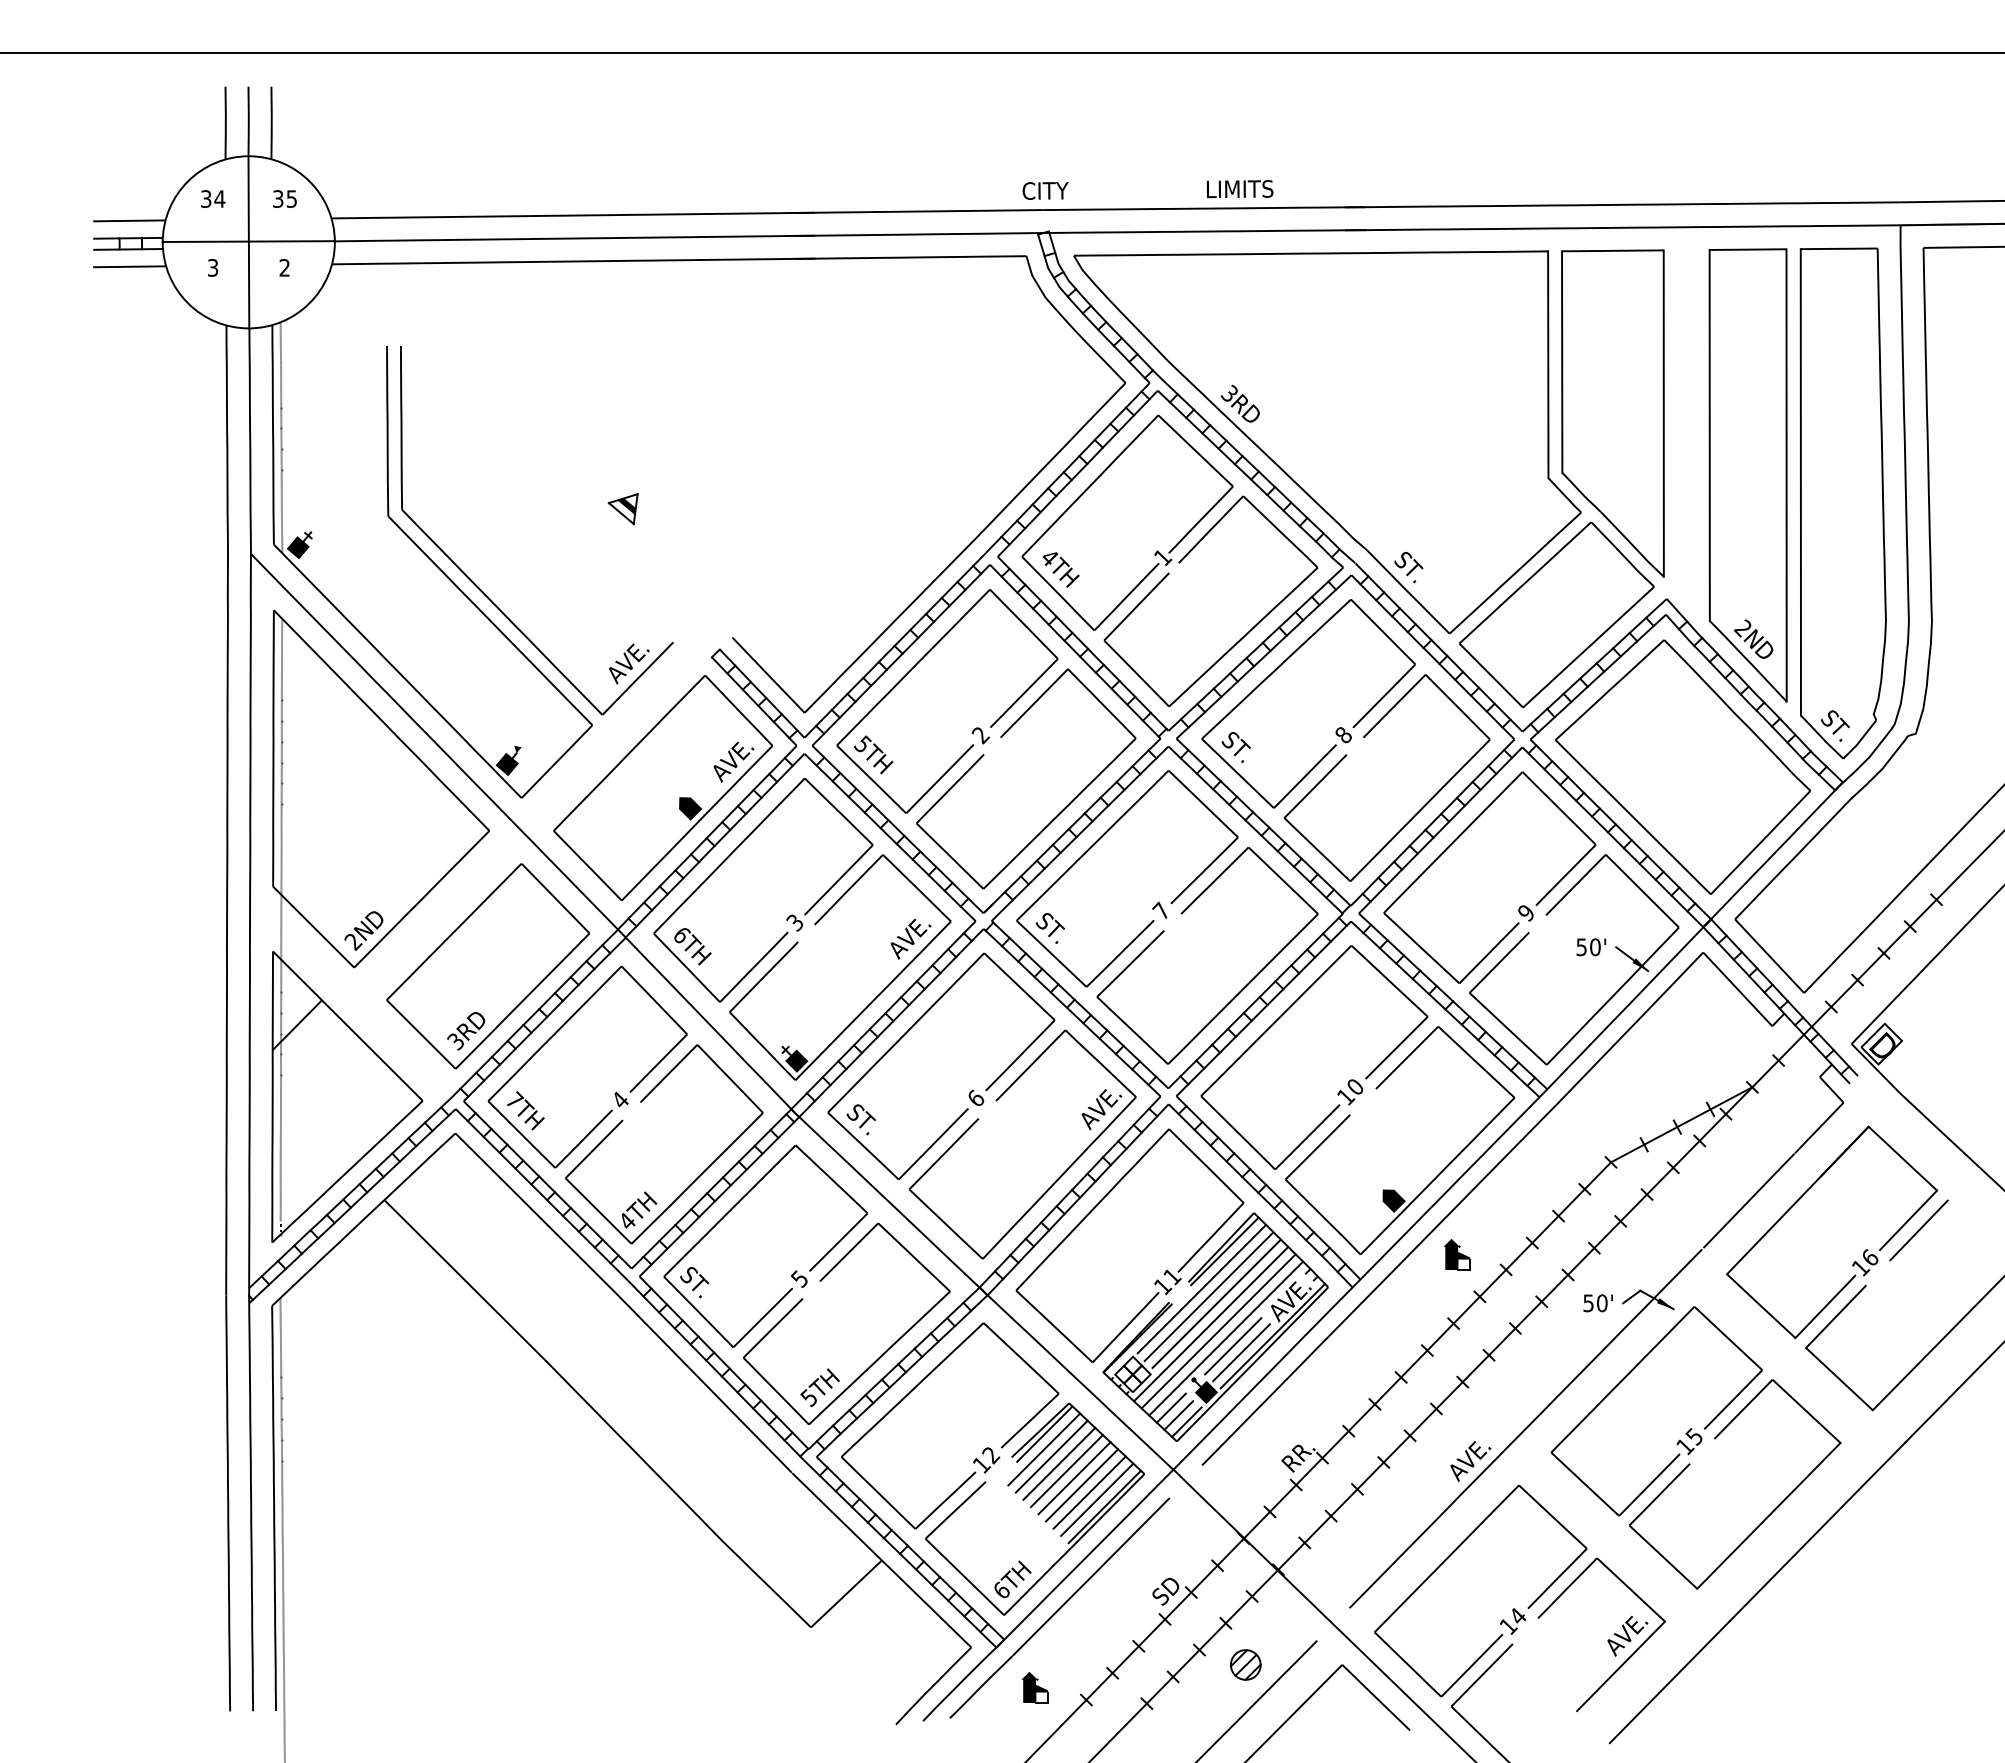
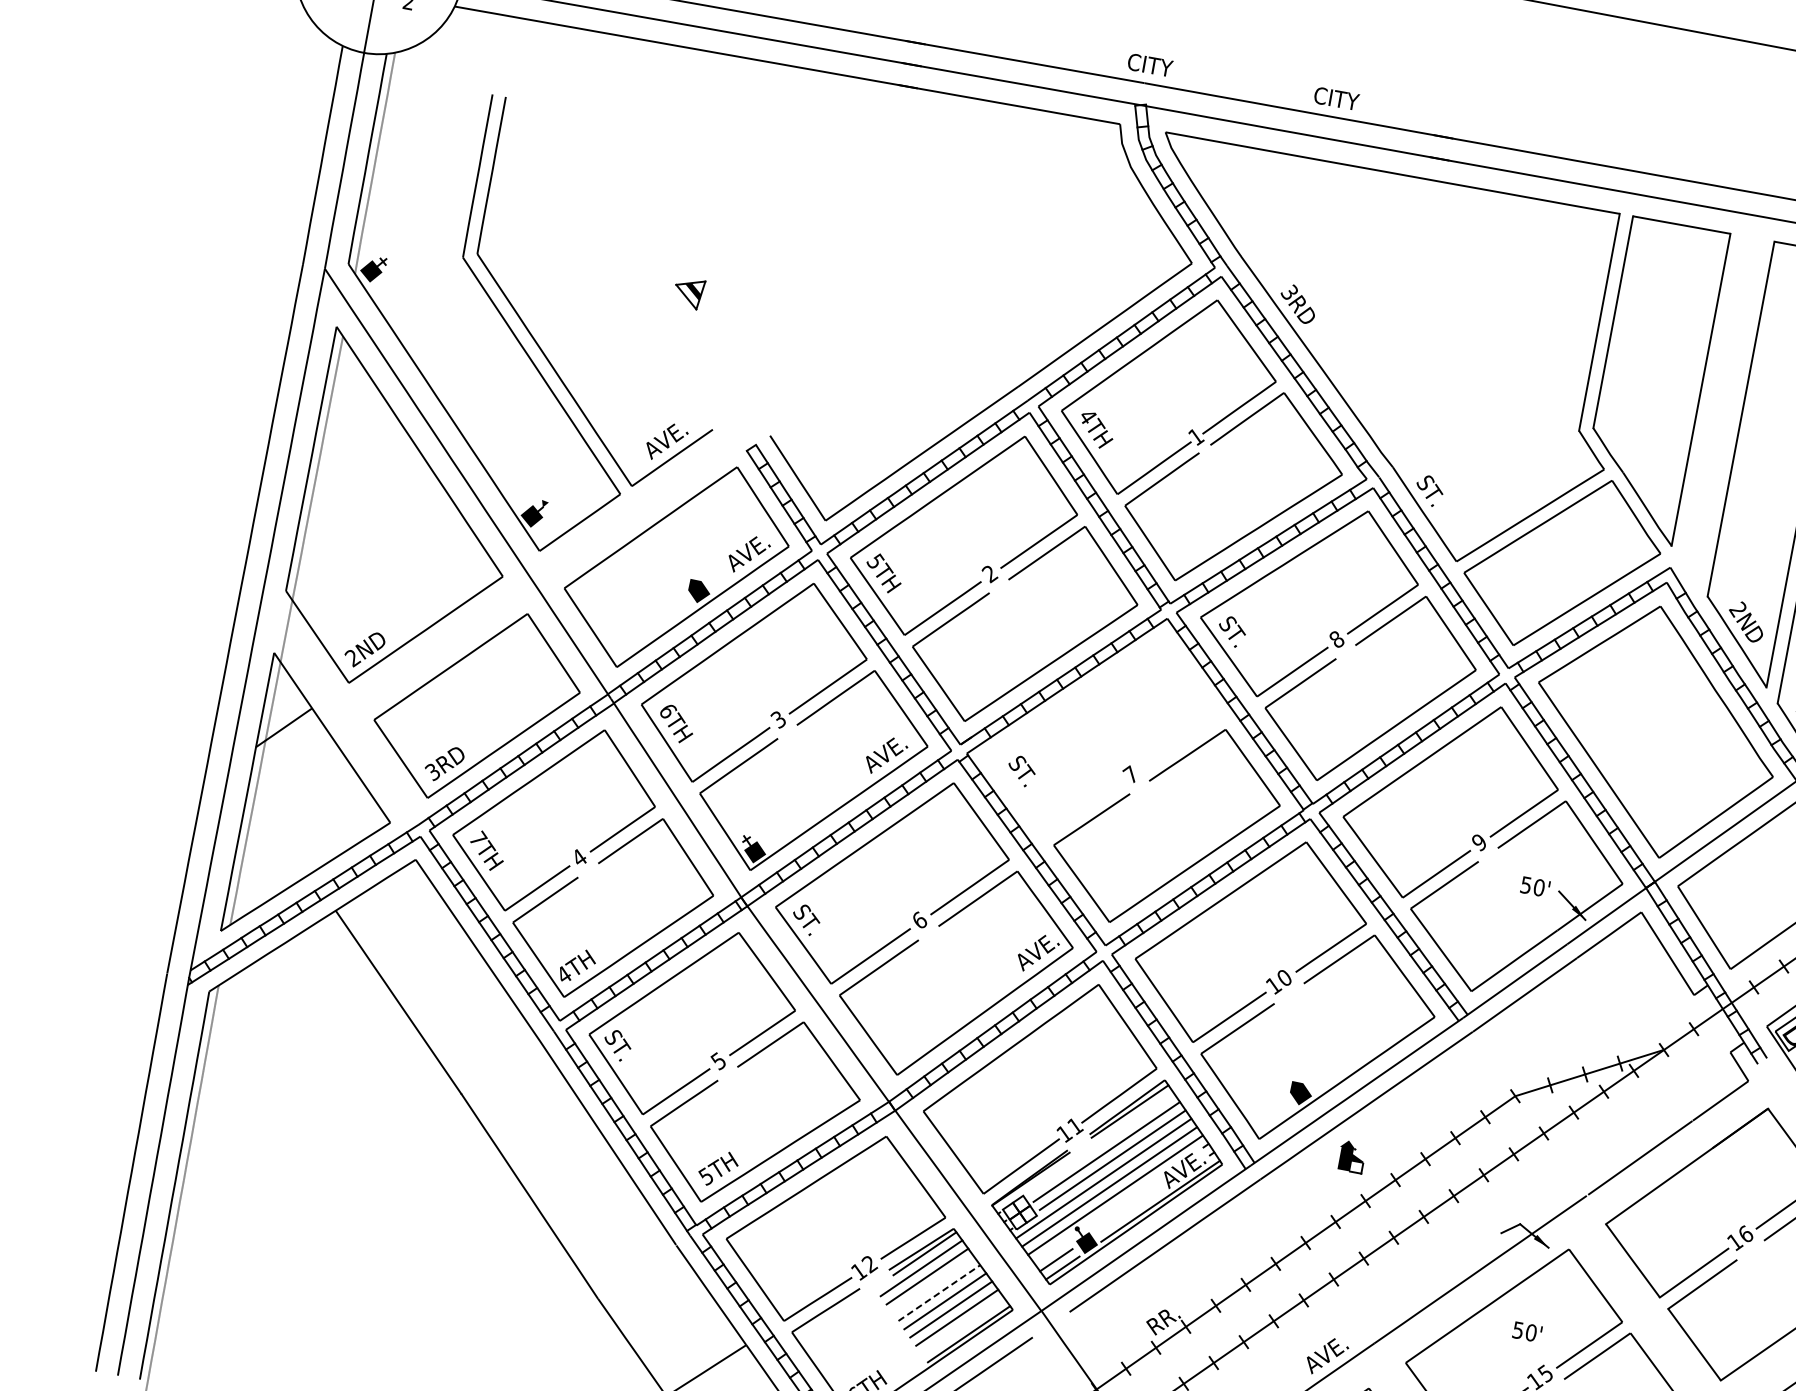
text: (1239, 189) -> (1335, 98), LIMITS -> CITY
part: (1094, 845) -> (1078, 699), removed
line: (1201, 1288) -> (1101, 1142), removed
text: (1597, 1303) -> (1526, 1332), moved
line: (1233, 1346) -> (1121, 1204), removed
line: (1241, 1352) -> (1127, 1211), removed
line: (1170, 1407) -> (1049, 1251), removed
line: (1059, 1463) -> (933, 1284), removed
line: (1066, 1471) -> (938, 1293), solid -> dashed
line: (1097, 1499) -> (963, 1325), removed

